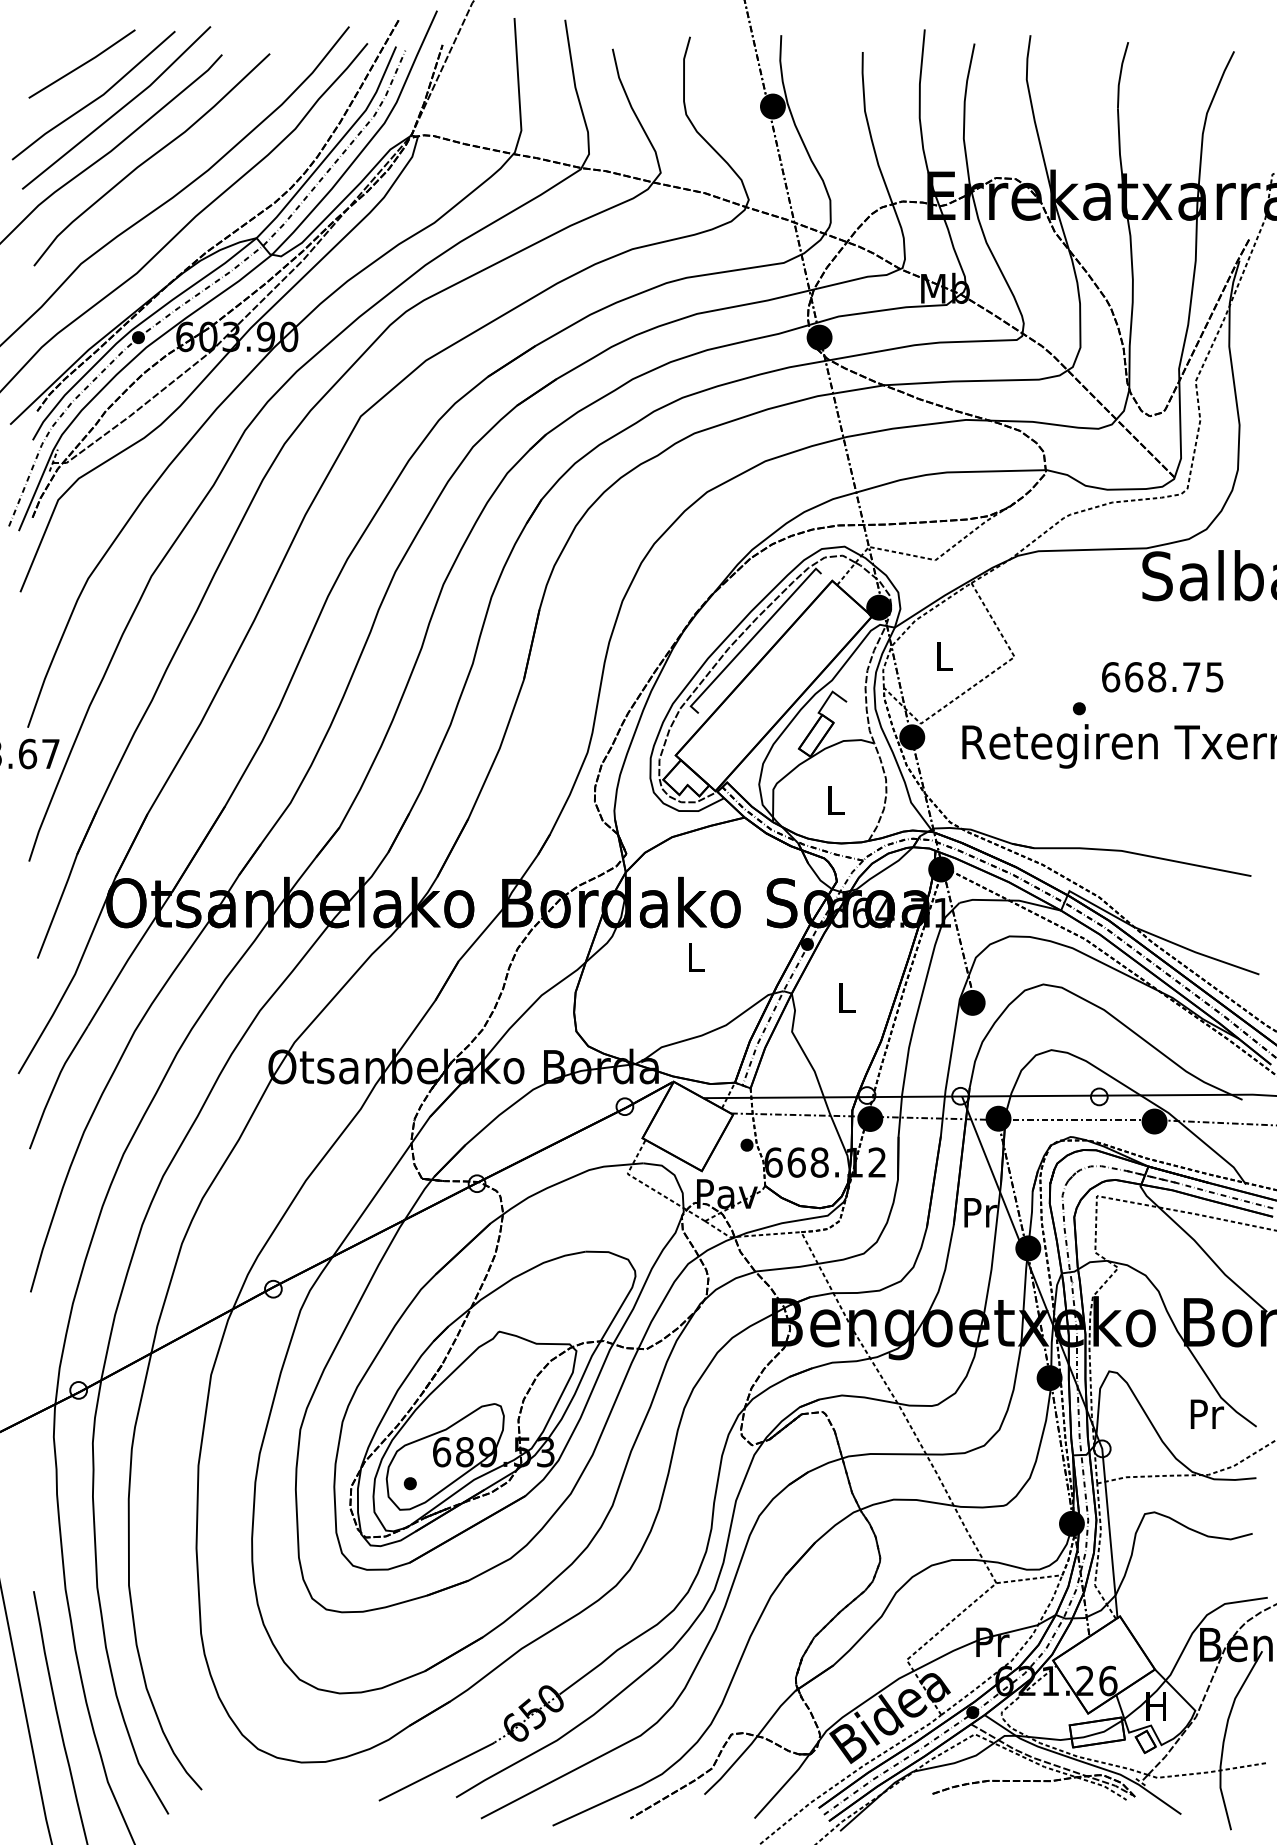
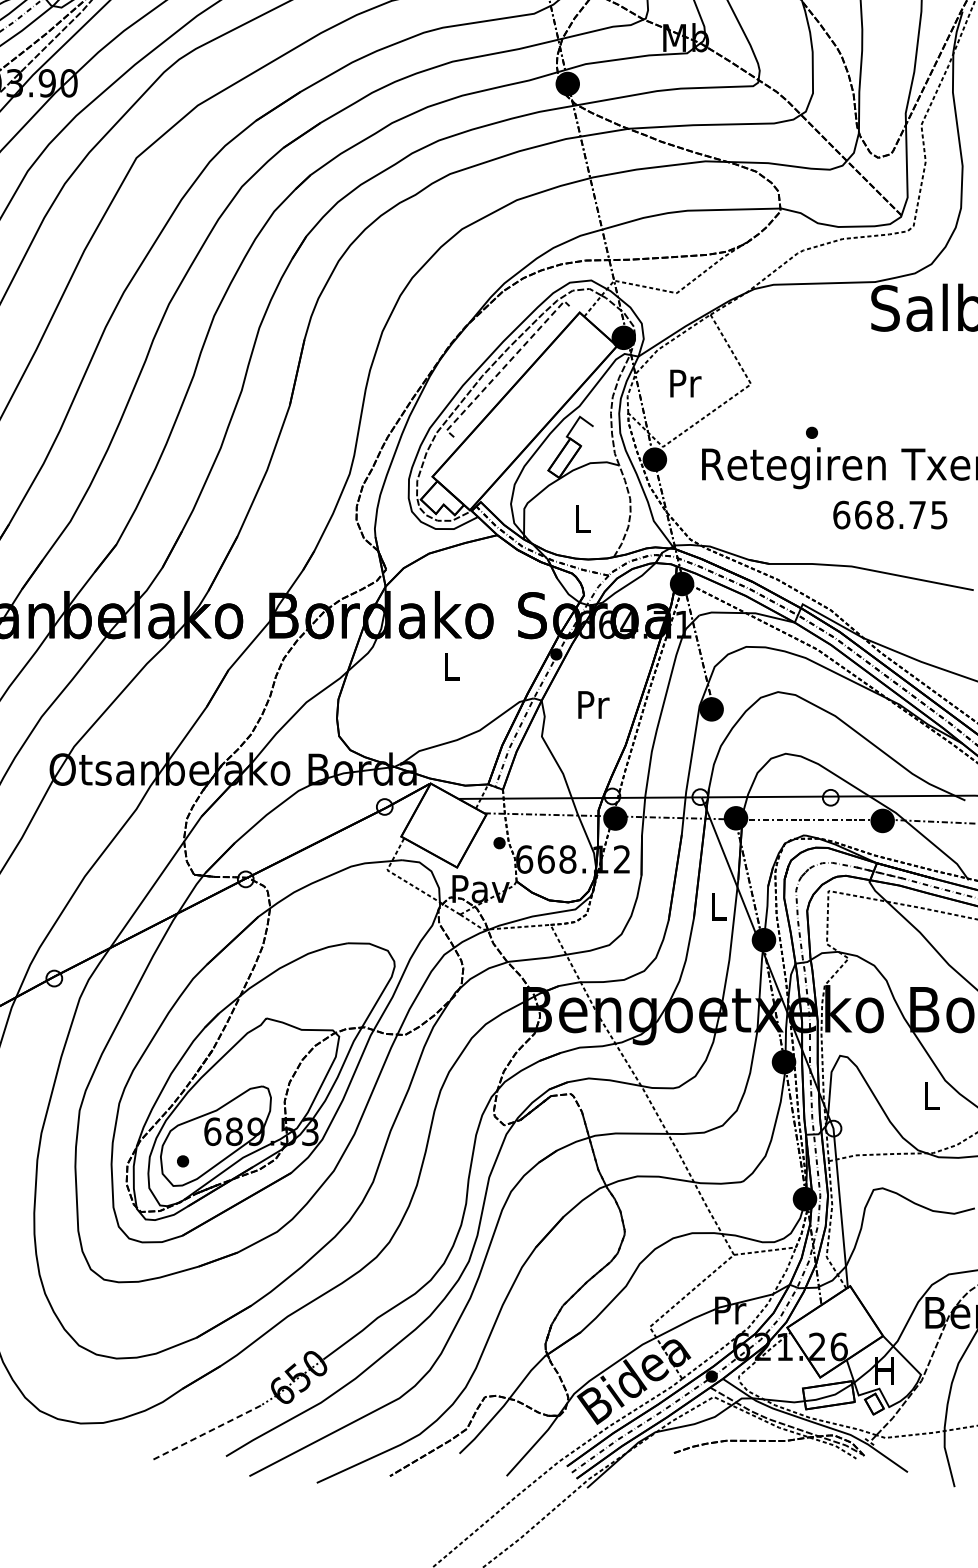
line: (752, 638) -> (504, 366), solid -> dashed
text: (944, 655) -> (685, 382), L -> Pr
text: (1162, 677) -> (890, 515), moved
text: (846, 997) -> (593, 704), L -> Pr
text: (980, 1212) -> (719, 906), Pr -> L
text: (1207, 1413) -> (932, 1095), Pr -> L
line: (437, 1771) -> (208, 1431), solid -> dashed

